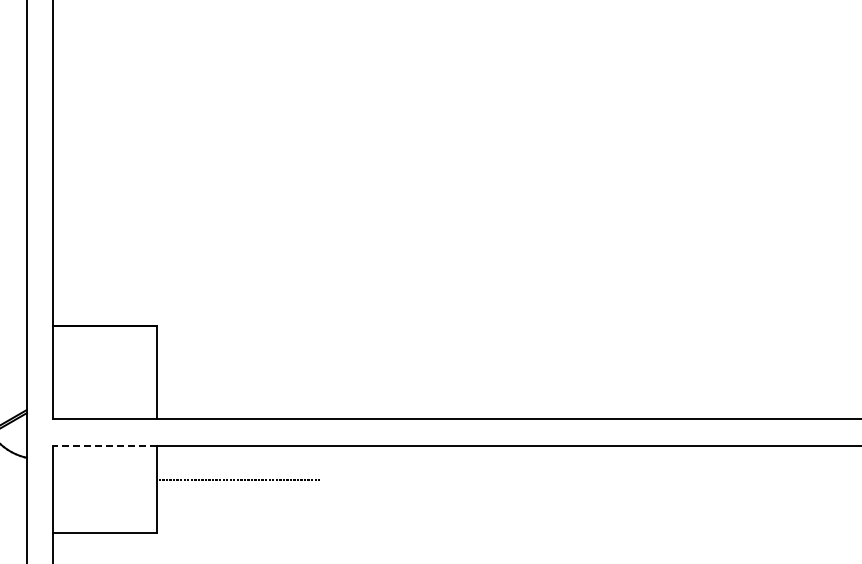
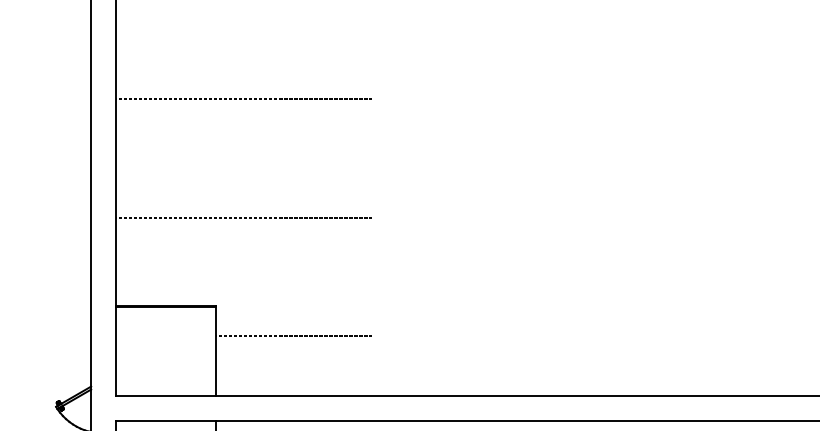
line: (187, 108) -> (244, 98), added
line: (187, 233) -> (244, 218), added
line: (239, 357) -> (294, 336), added
line: (104, 445) -> (165, 420), dashed -> solid

